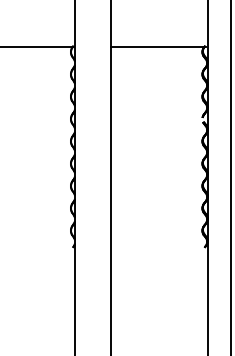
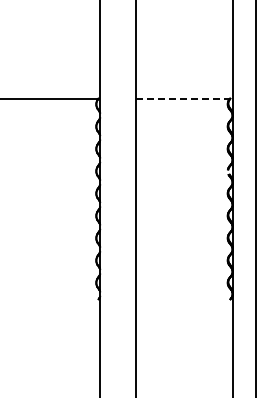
line: (159, 46) -> (184, 98), solid -> dashed

